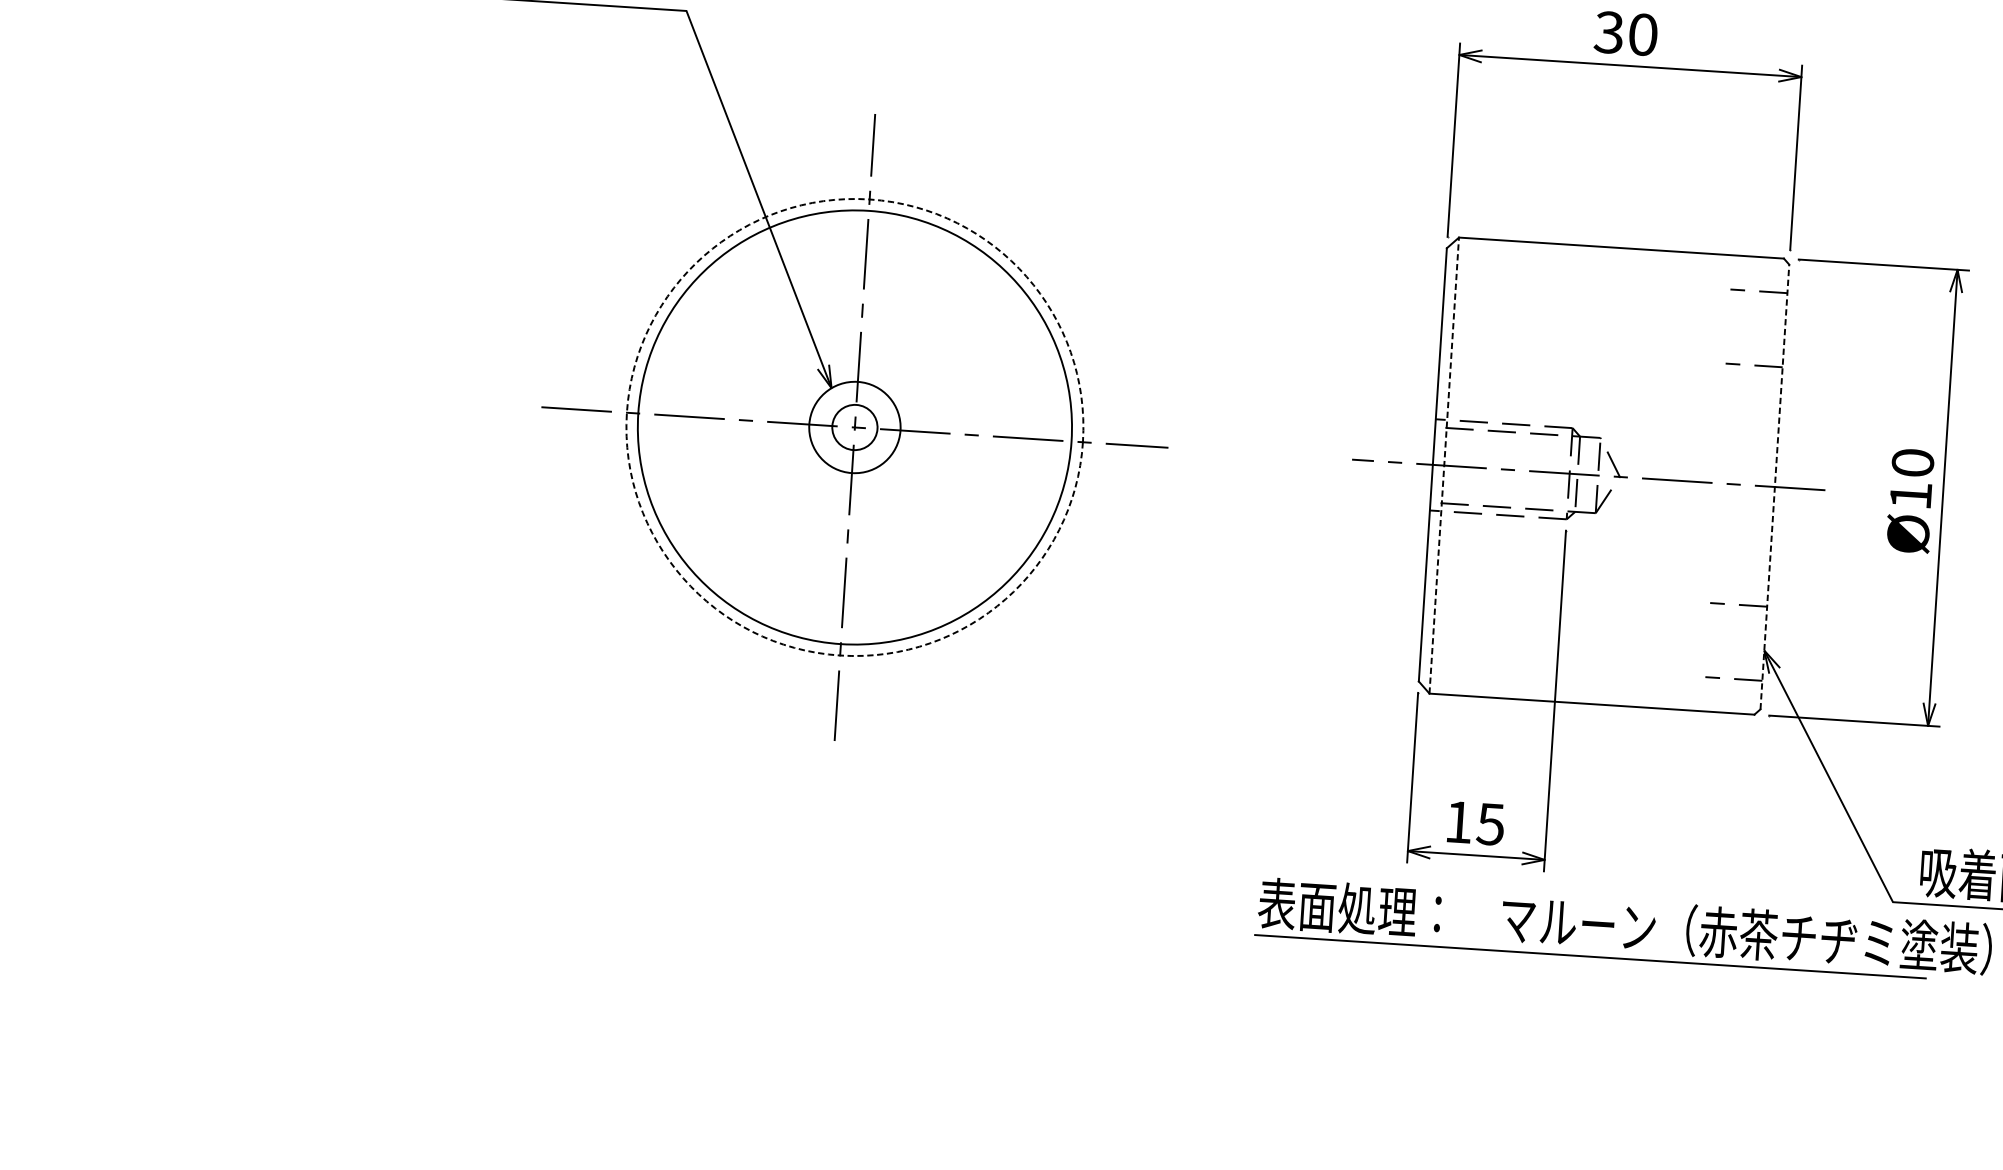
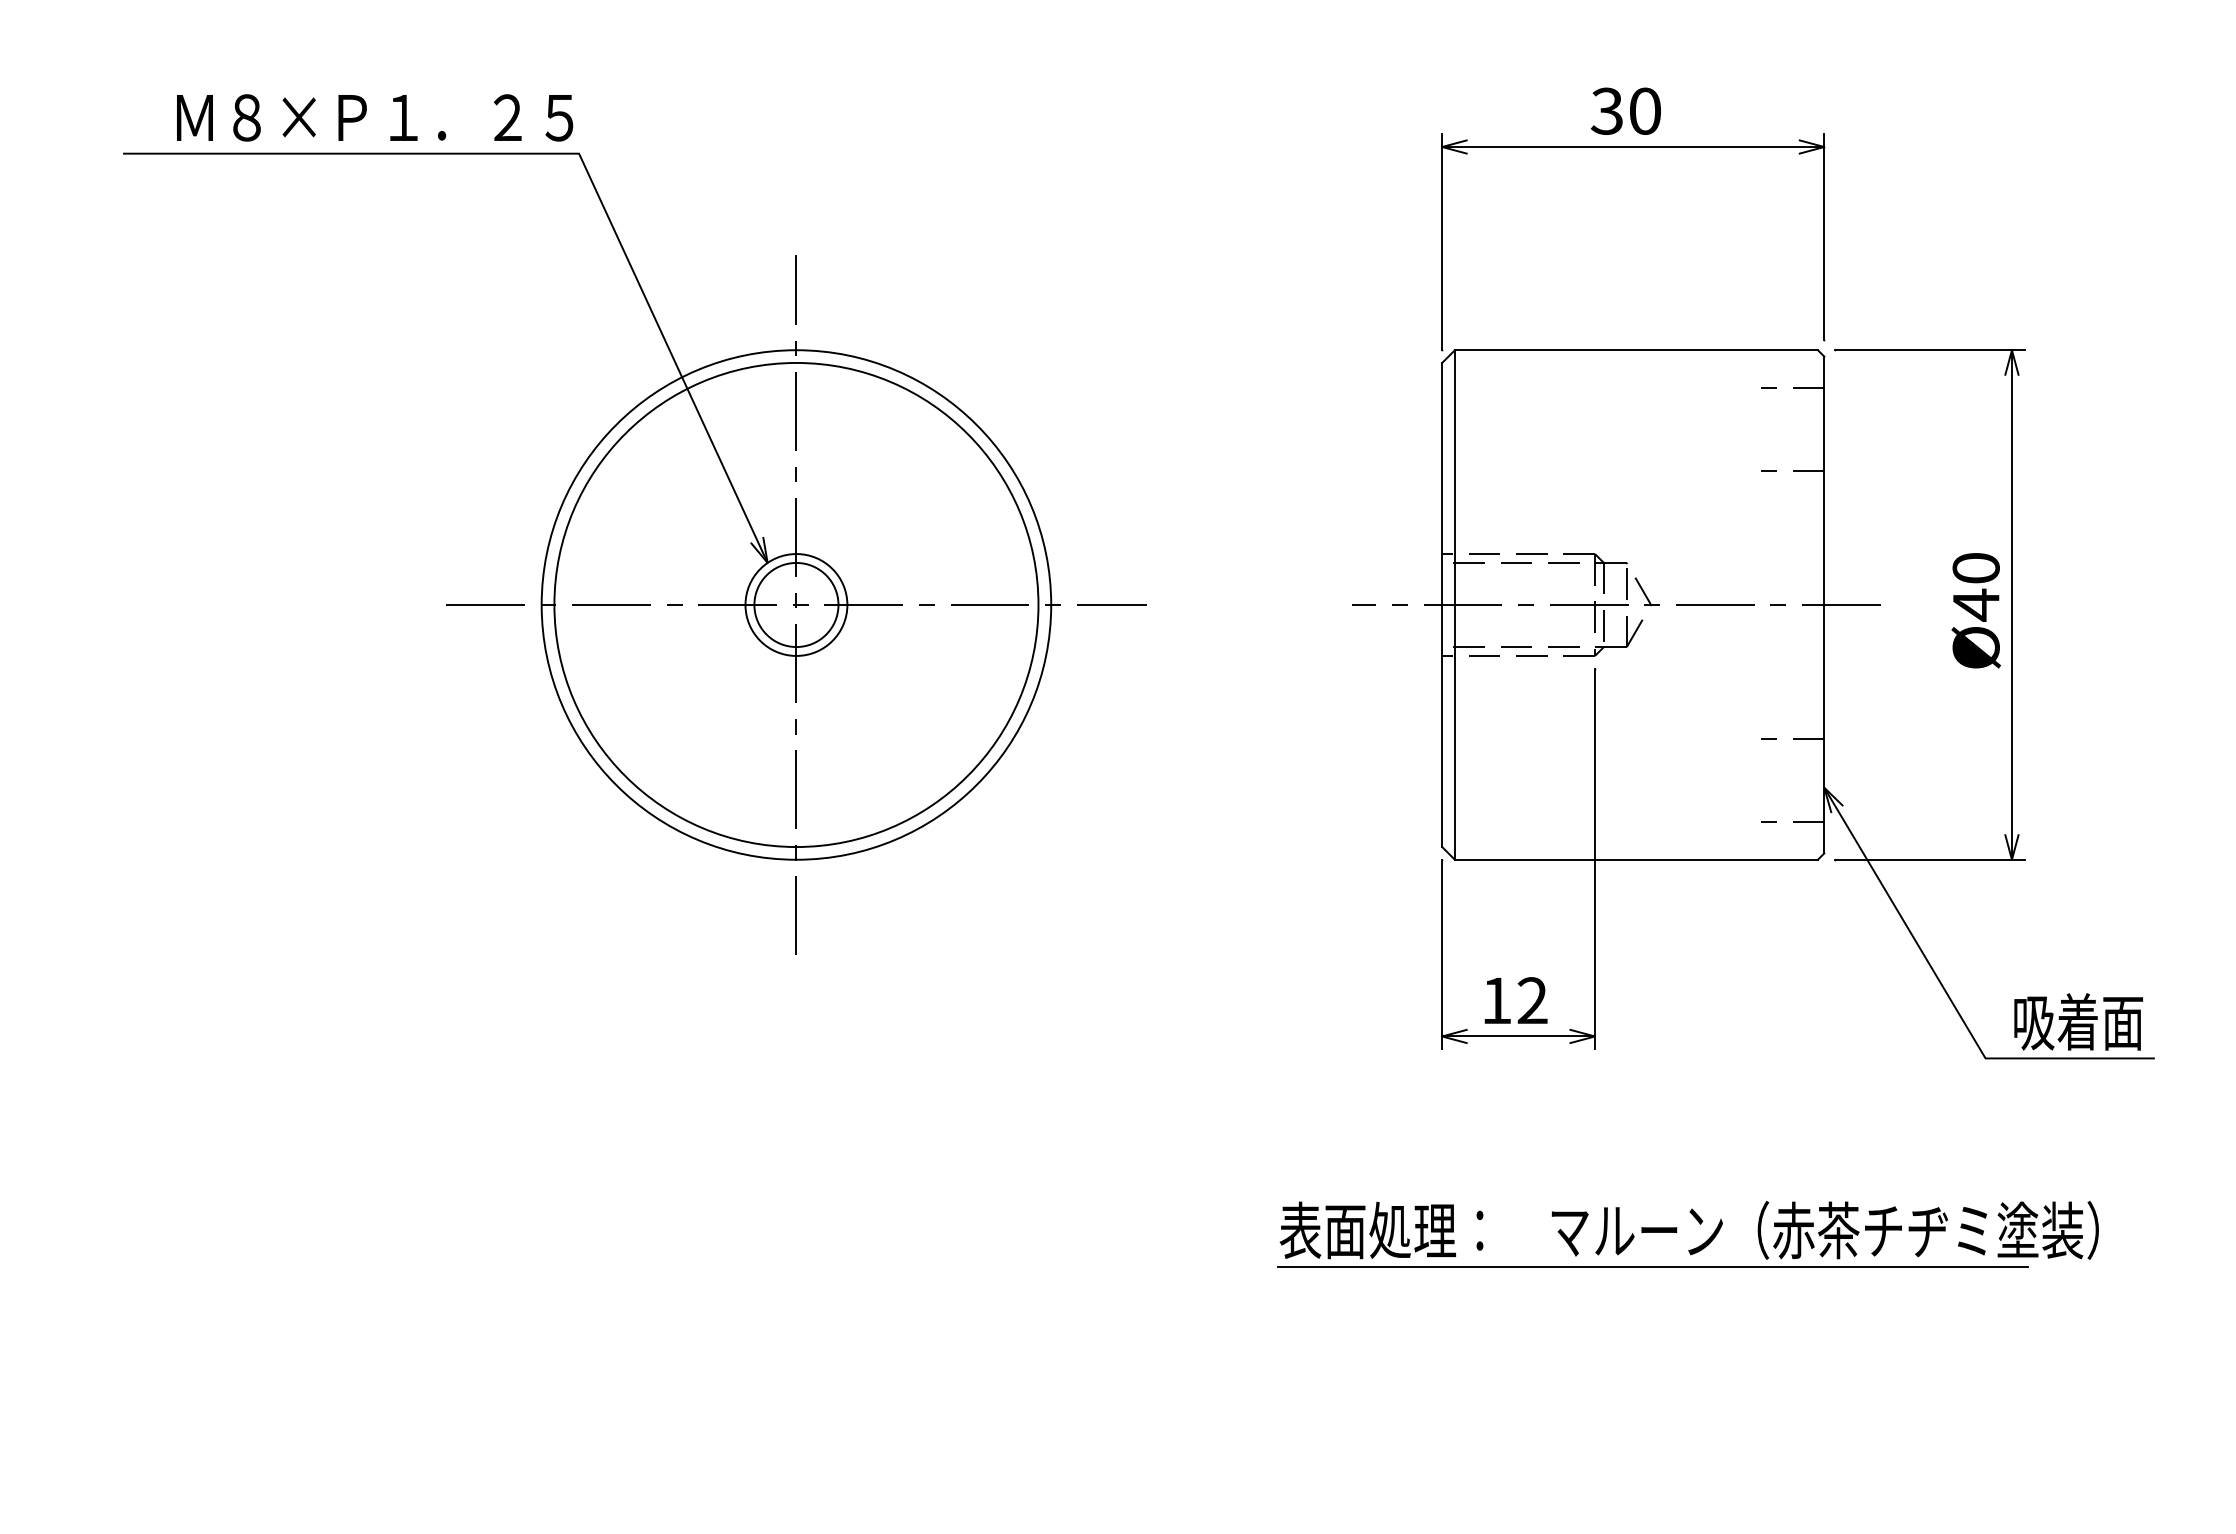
circle: (855, 427) -> (796, 604), dashed -> solid
circle: (855, 427) -> (796, 604), size x1.67
line: (1443, 466) -> (1454, 605), dashed -> solid
line: (1775, 486) -> (1824, 604), dashed -> solid
text: (1911, 495) -> (1976, 604), Ø10 -> Ø40
text: (1490, 824) -> (1532, 1000), 15 -> 12
part: (1614, 927) -> (1677, 1232), moved

